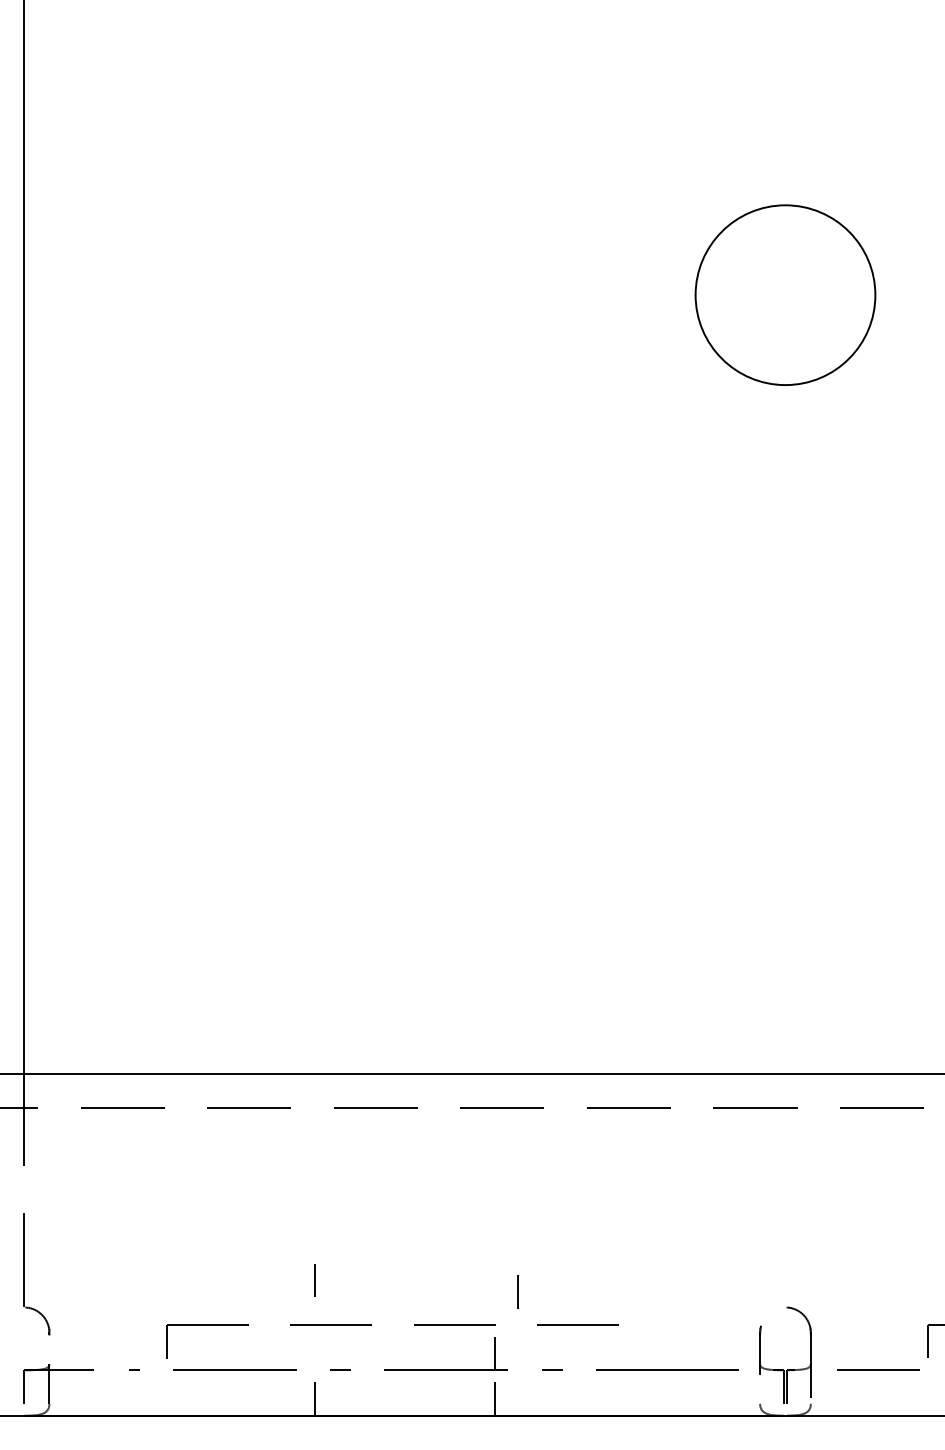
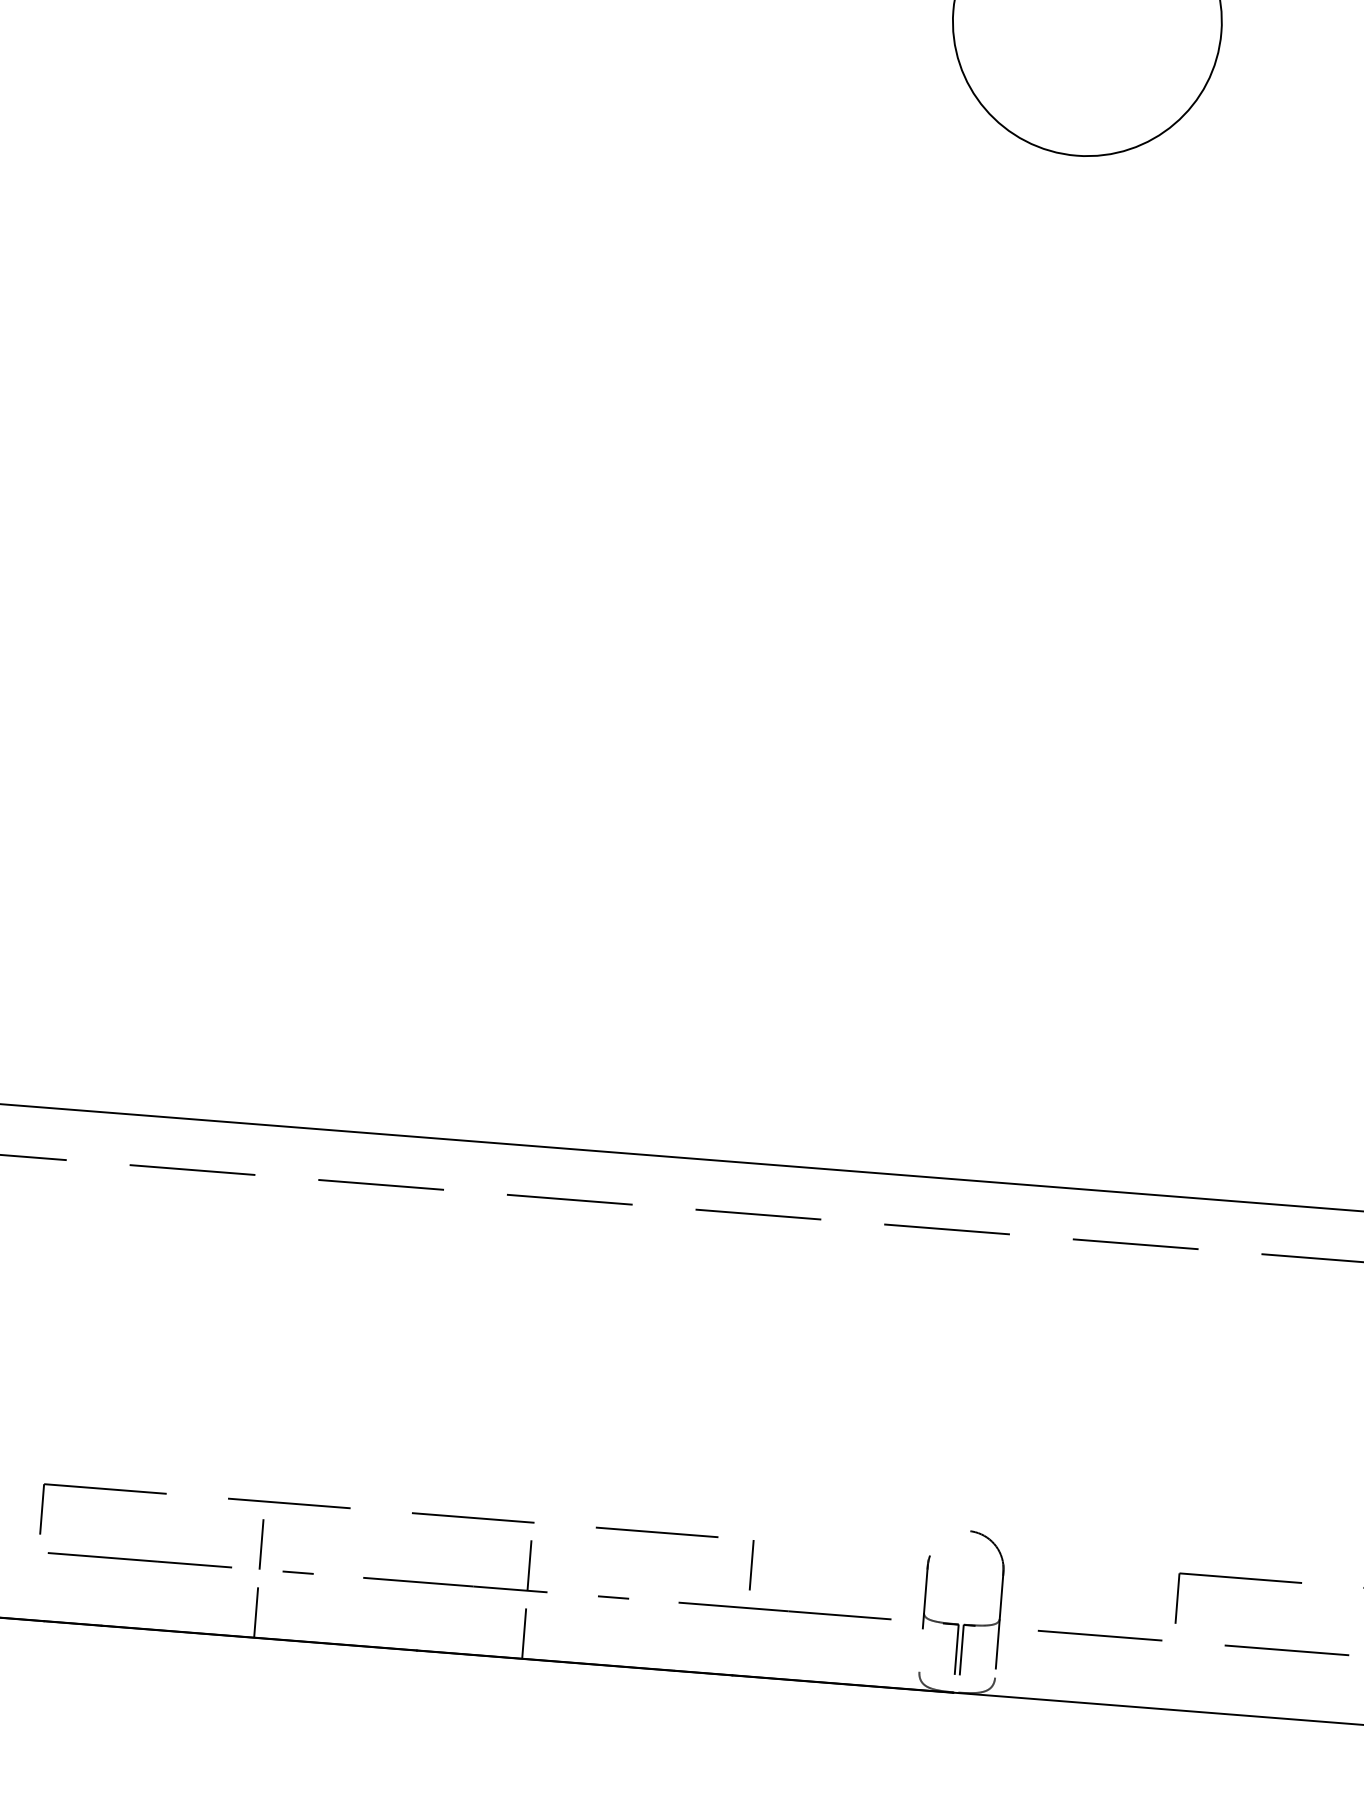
line: (314, 1280) -> (260, 1544), moved
line: (517, 1291) -> (751, 1565), moved

